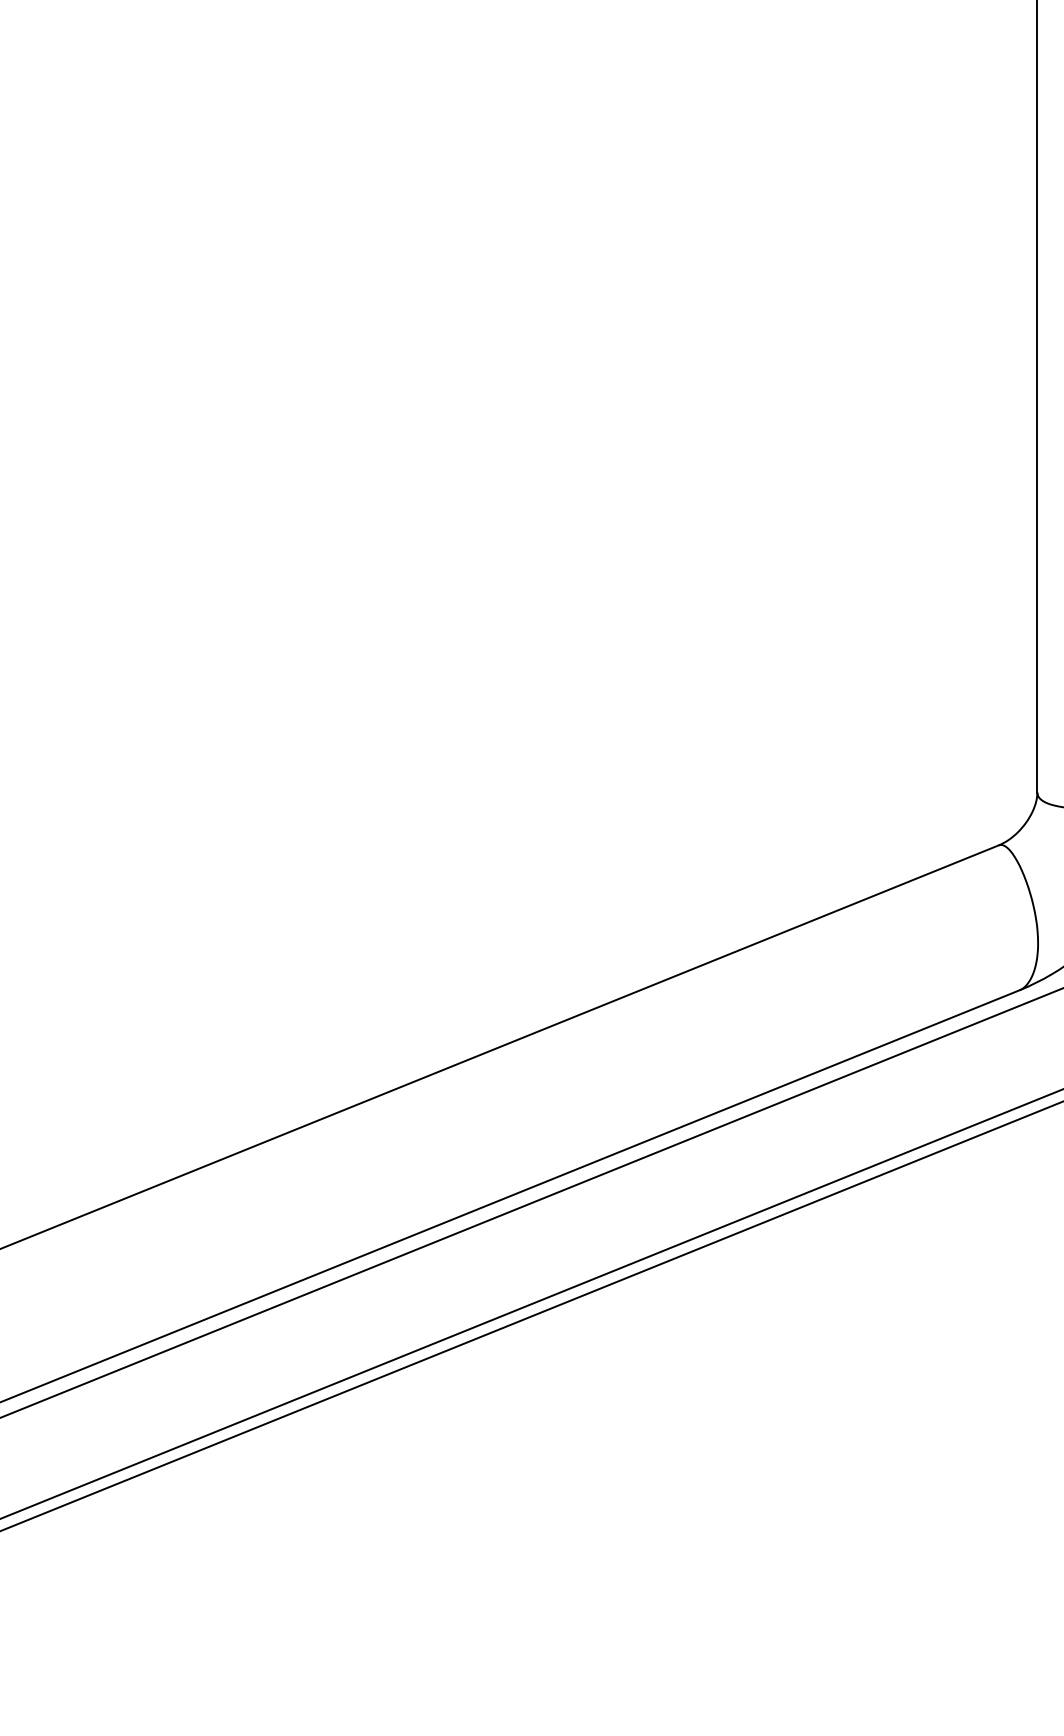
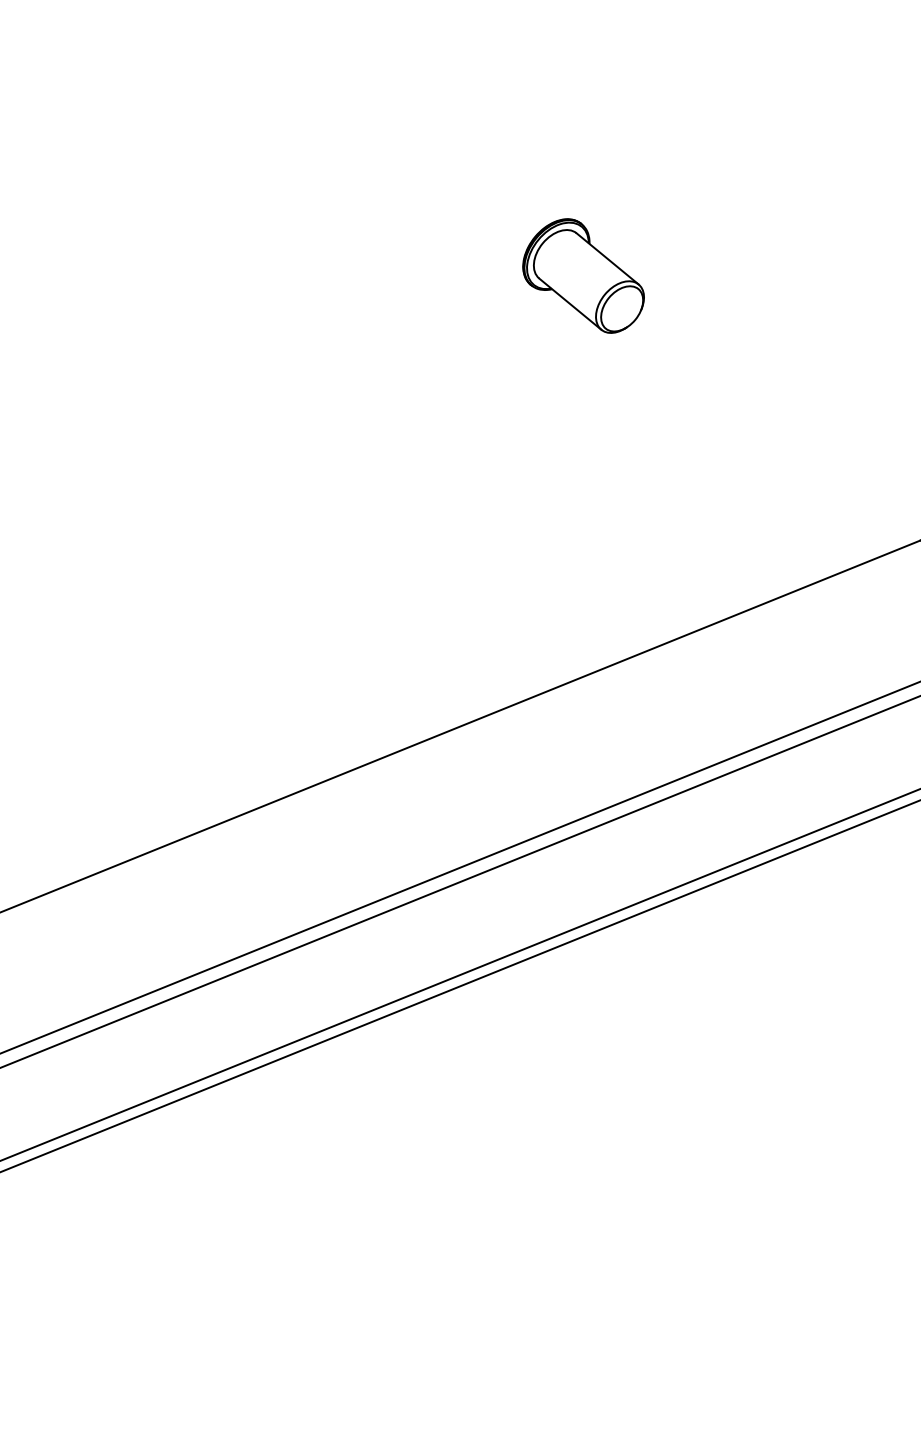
part: (632, 557) -> (582, 275), added

